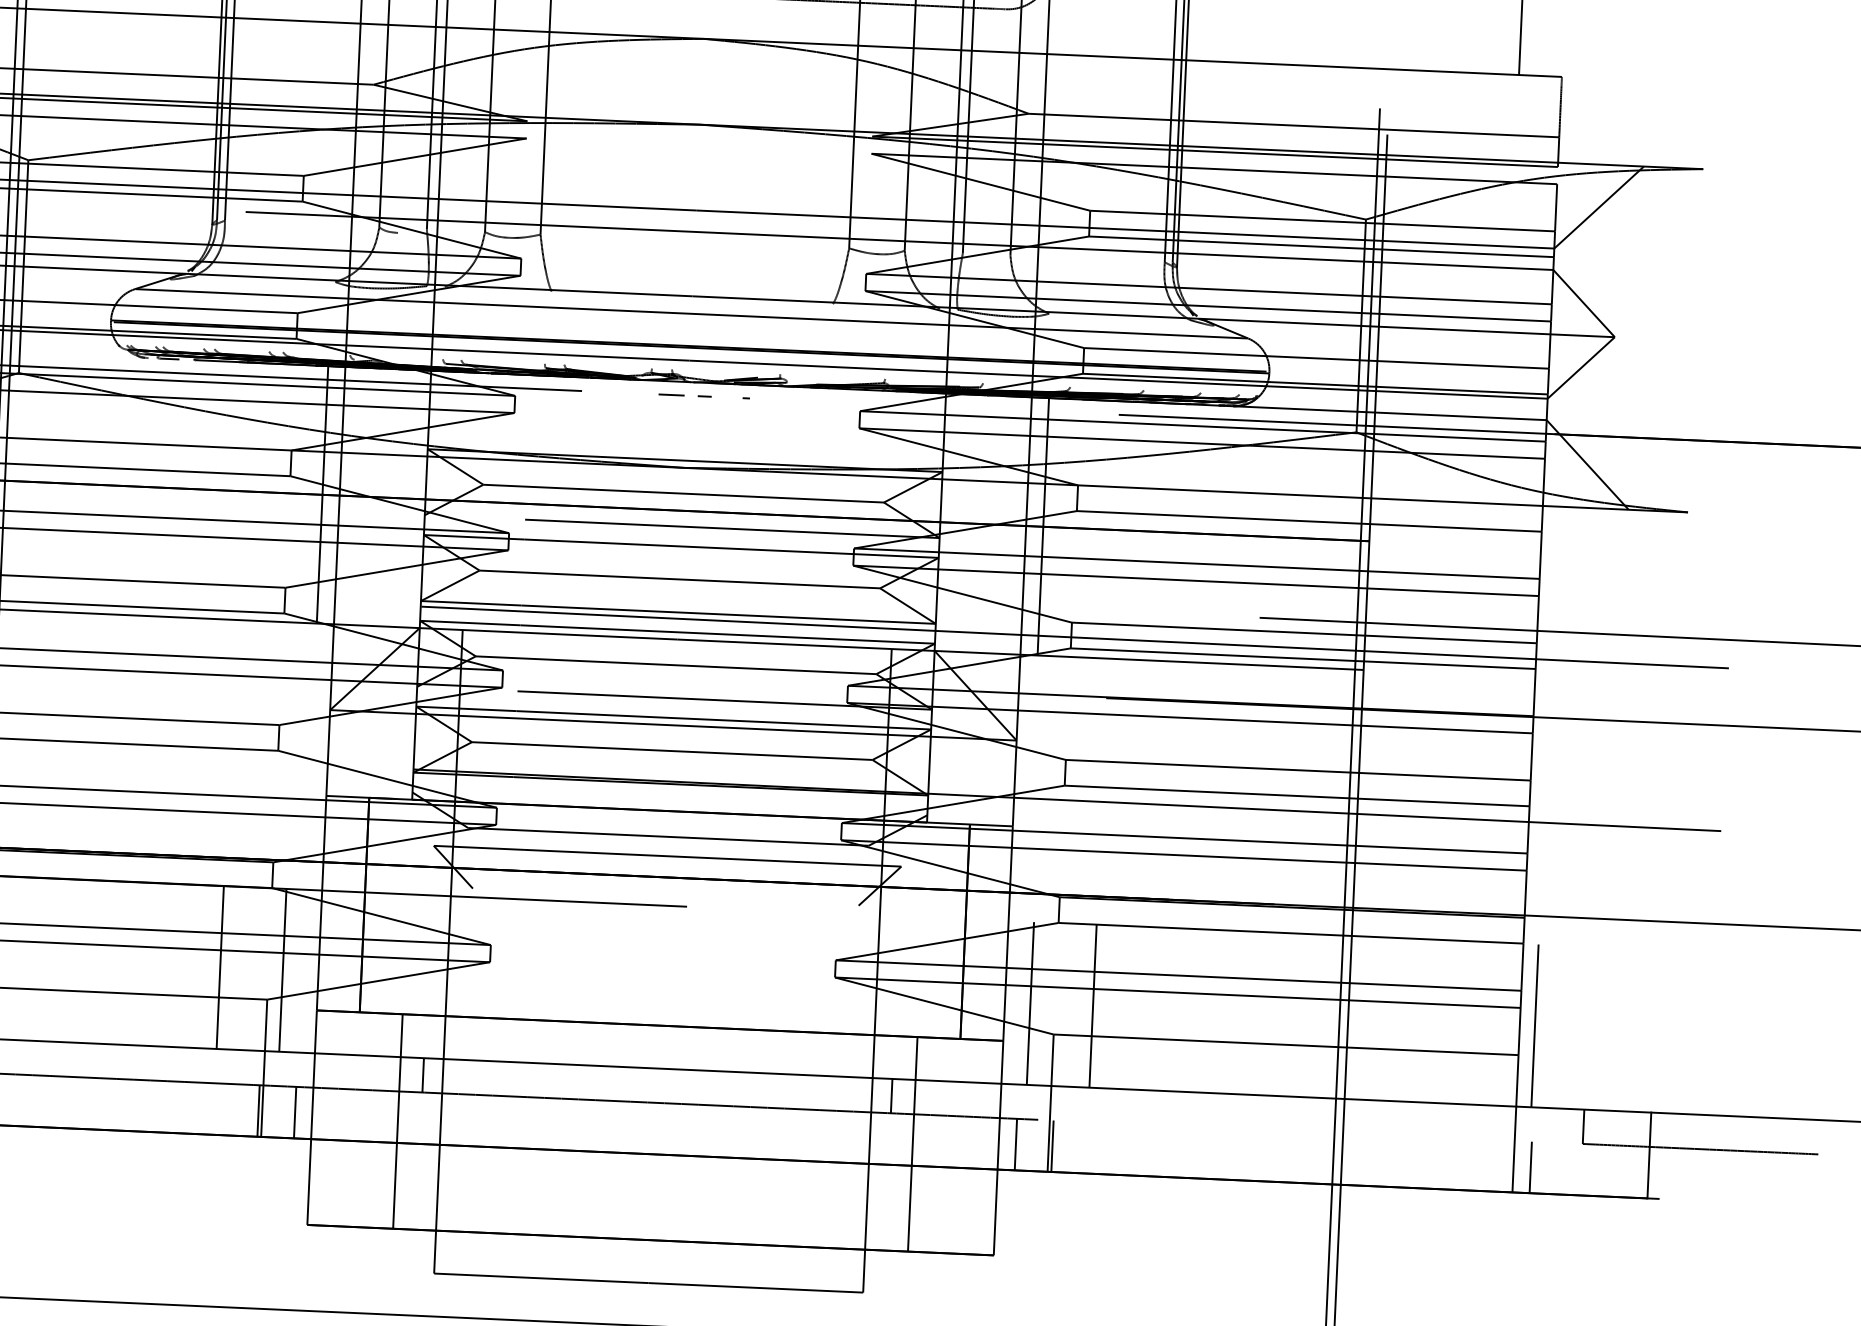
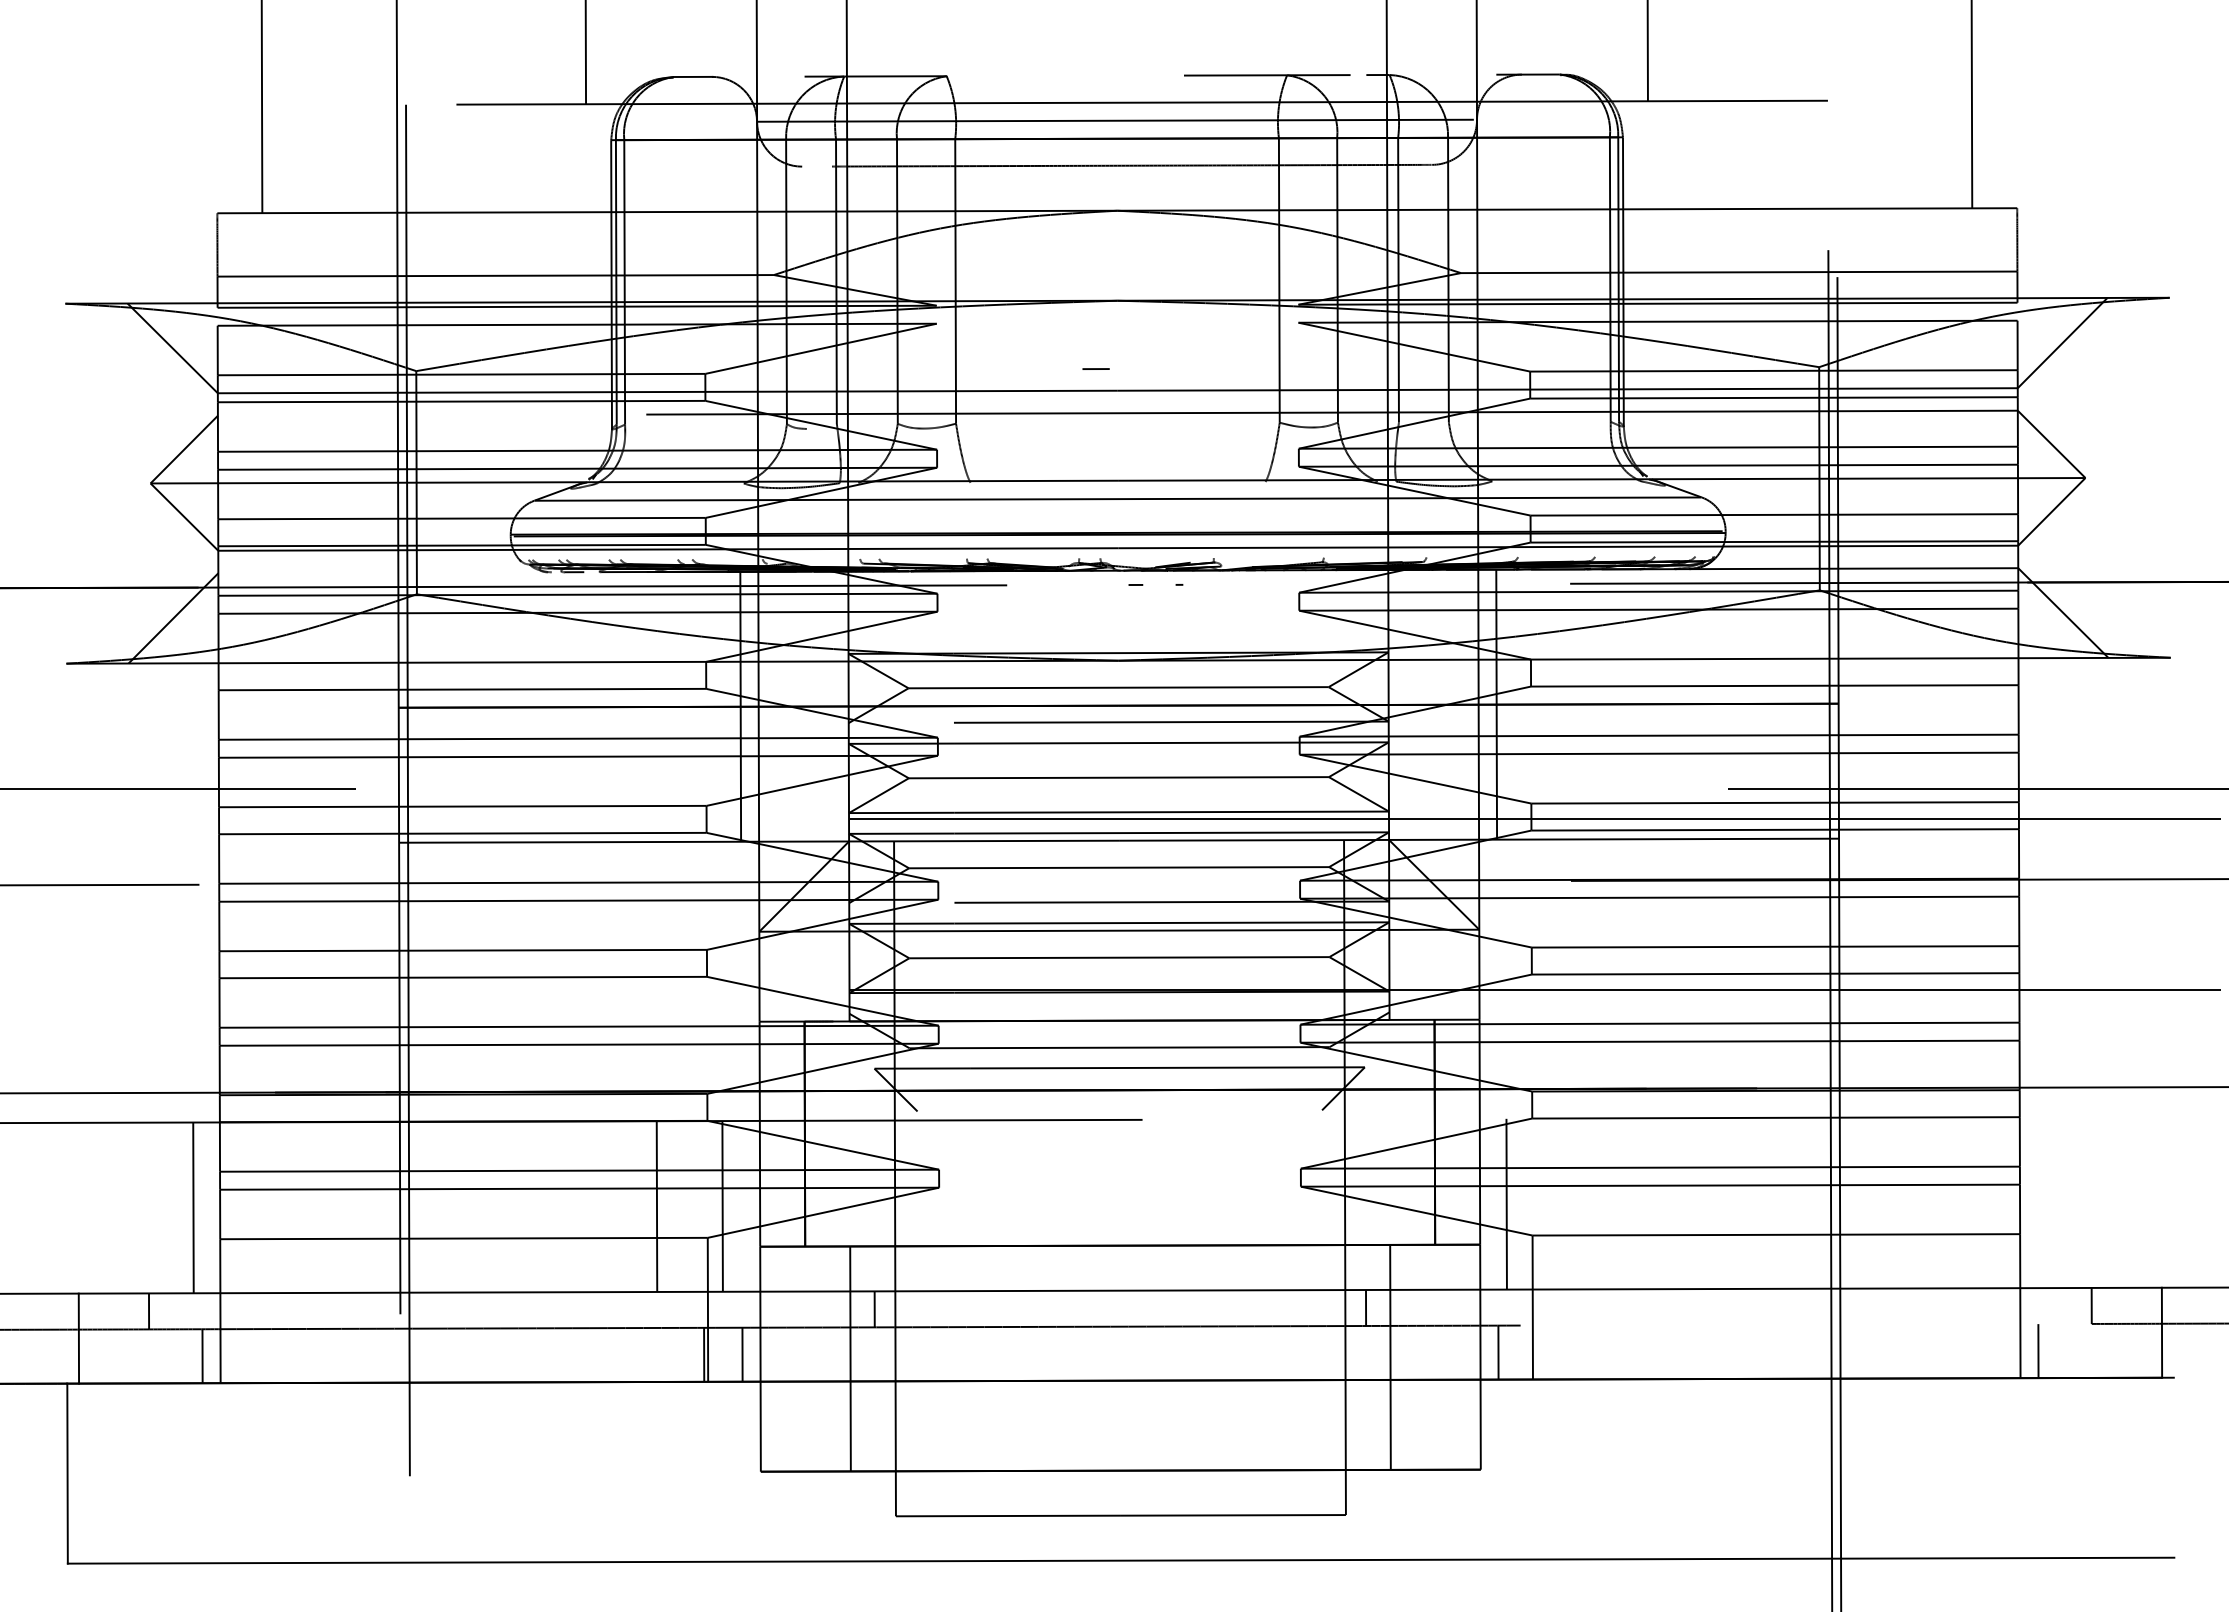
line: (671, 394) -> (1095, 368), moved
line: (1093, 1005) -> (1572, 1203), removed
line: (1534, 1025) -> (2035, 1202), removed
line: (1052, 1146) -> (1536, 1352), removed

